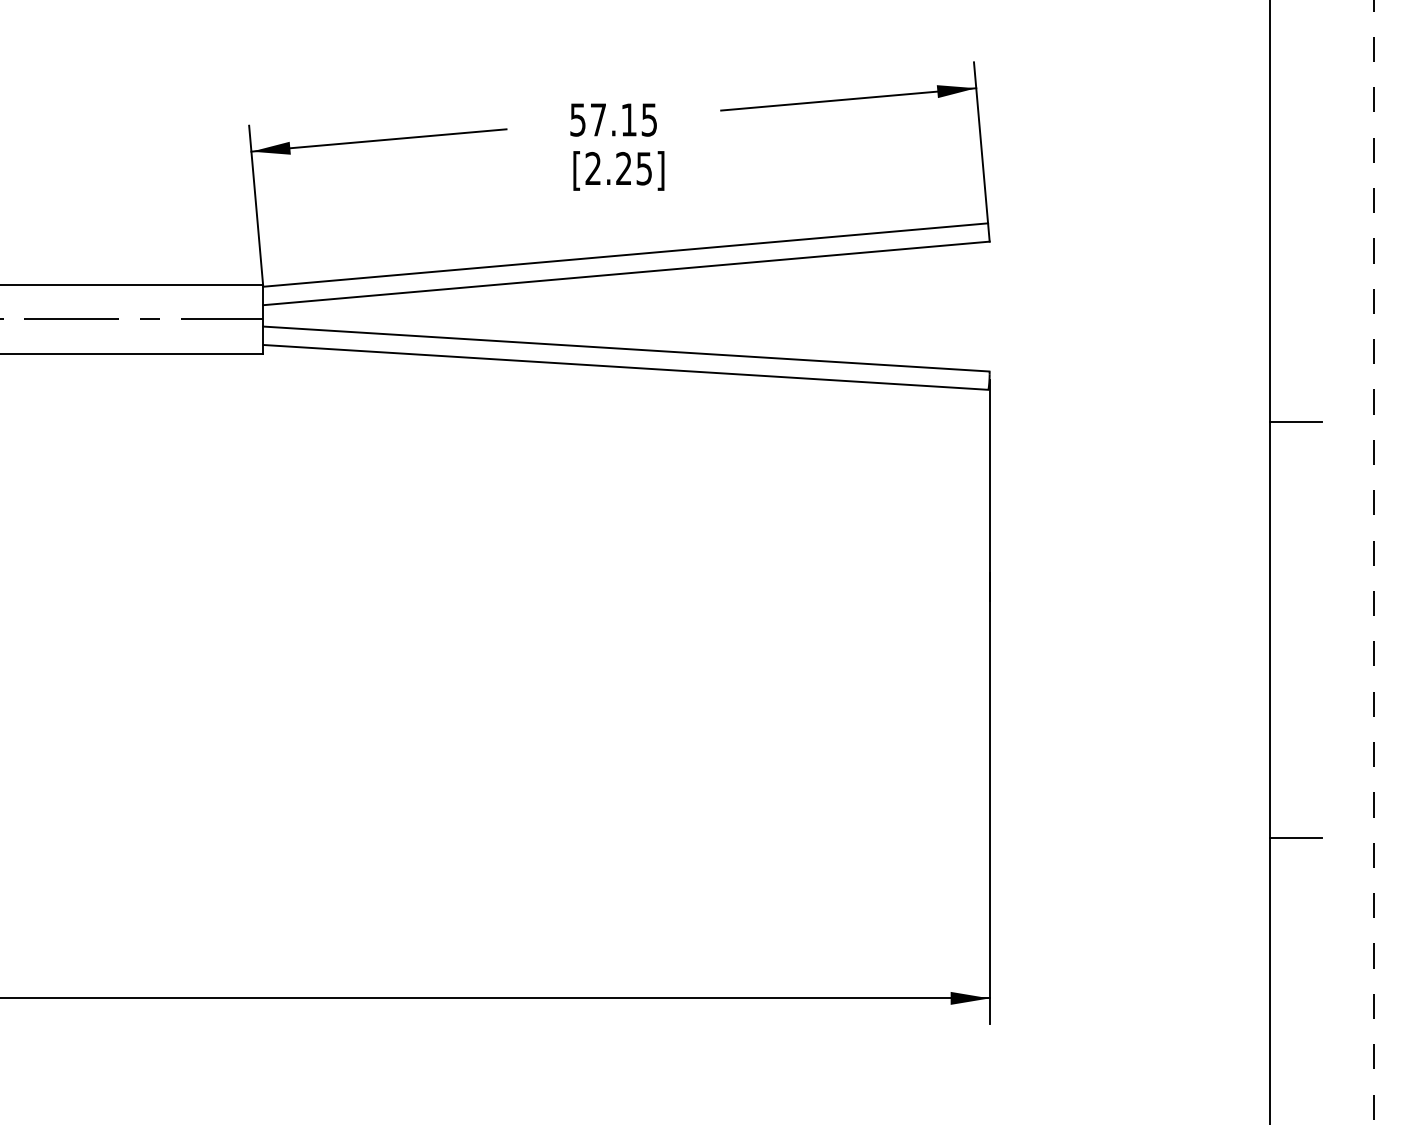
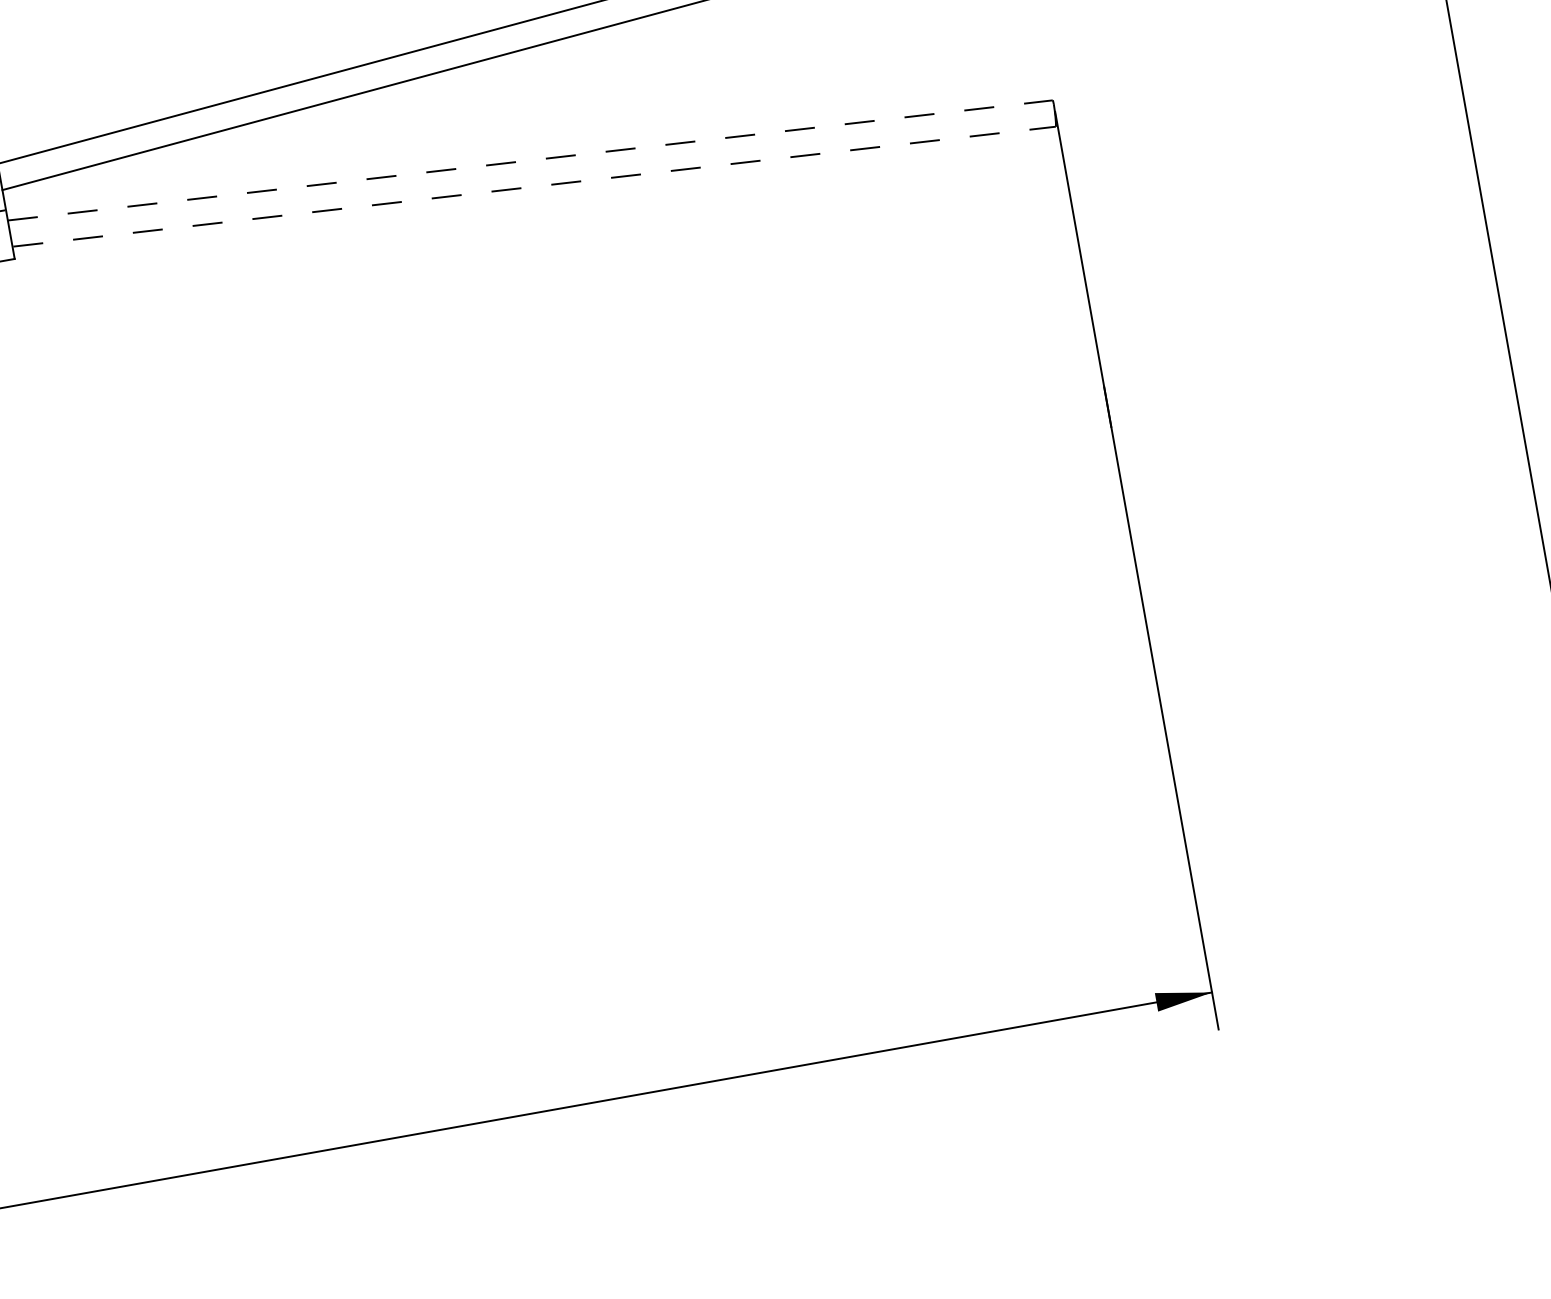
line: (626, 349) -> (530, 161), solid -> dashed
line: (626, 367) -> (535, 186), solid -> dashed
line: (1296, 421) -> (1502, 93), removed

